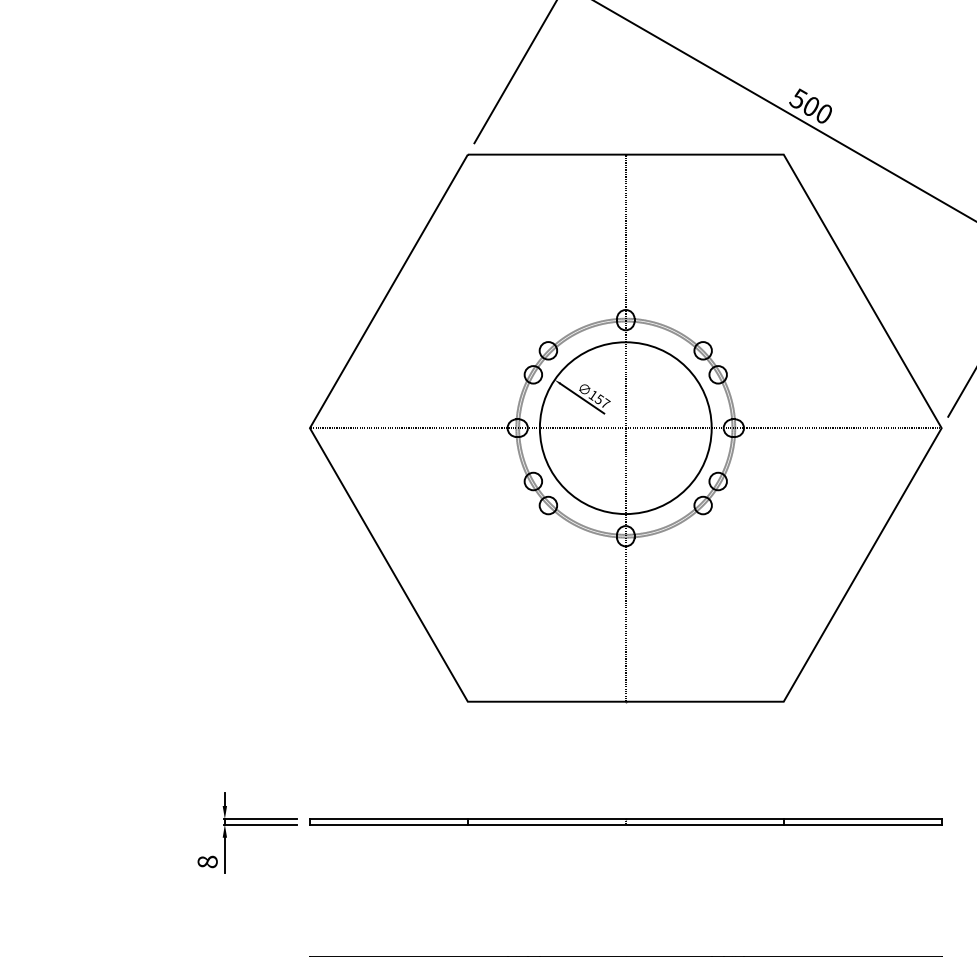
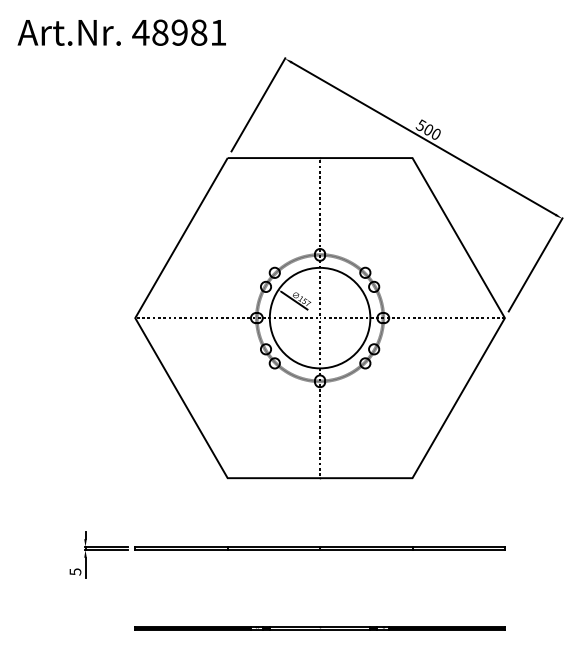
text: (207, 861) -> (75, 571), 8 -> 5

